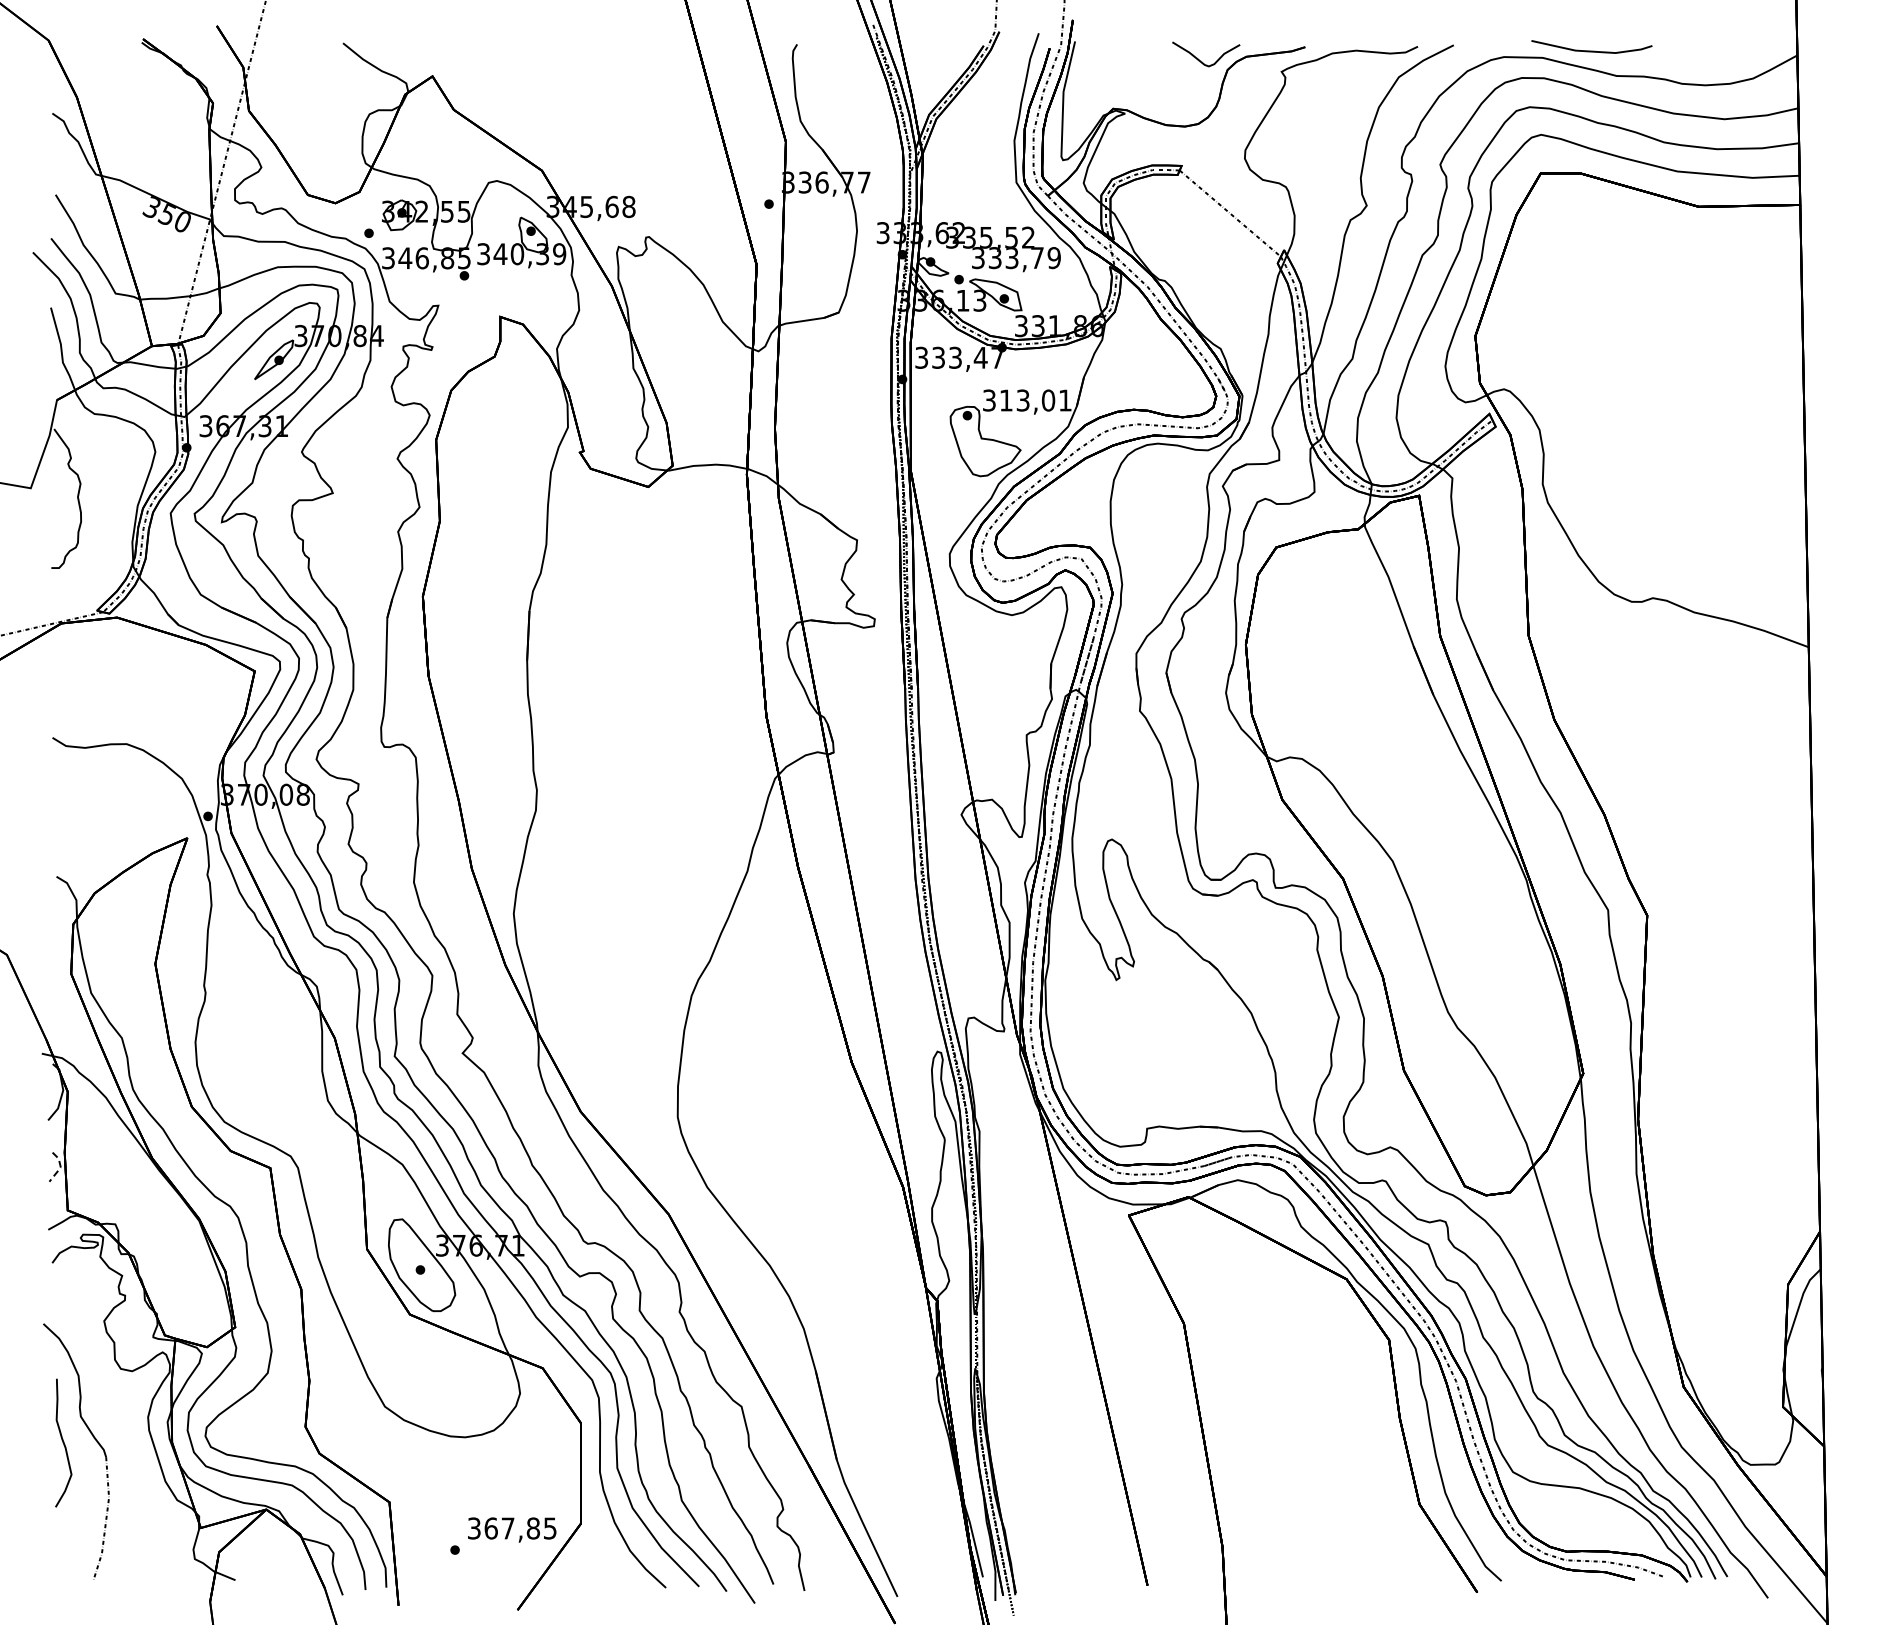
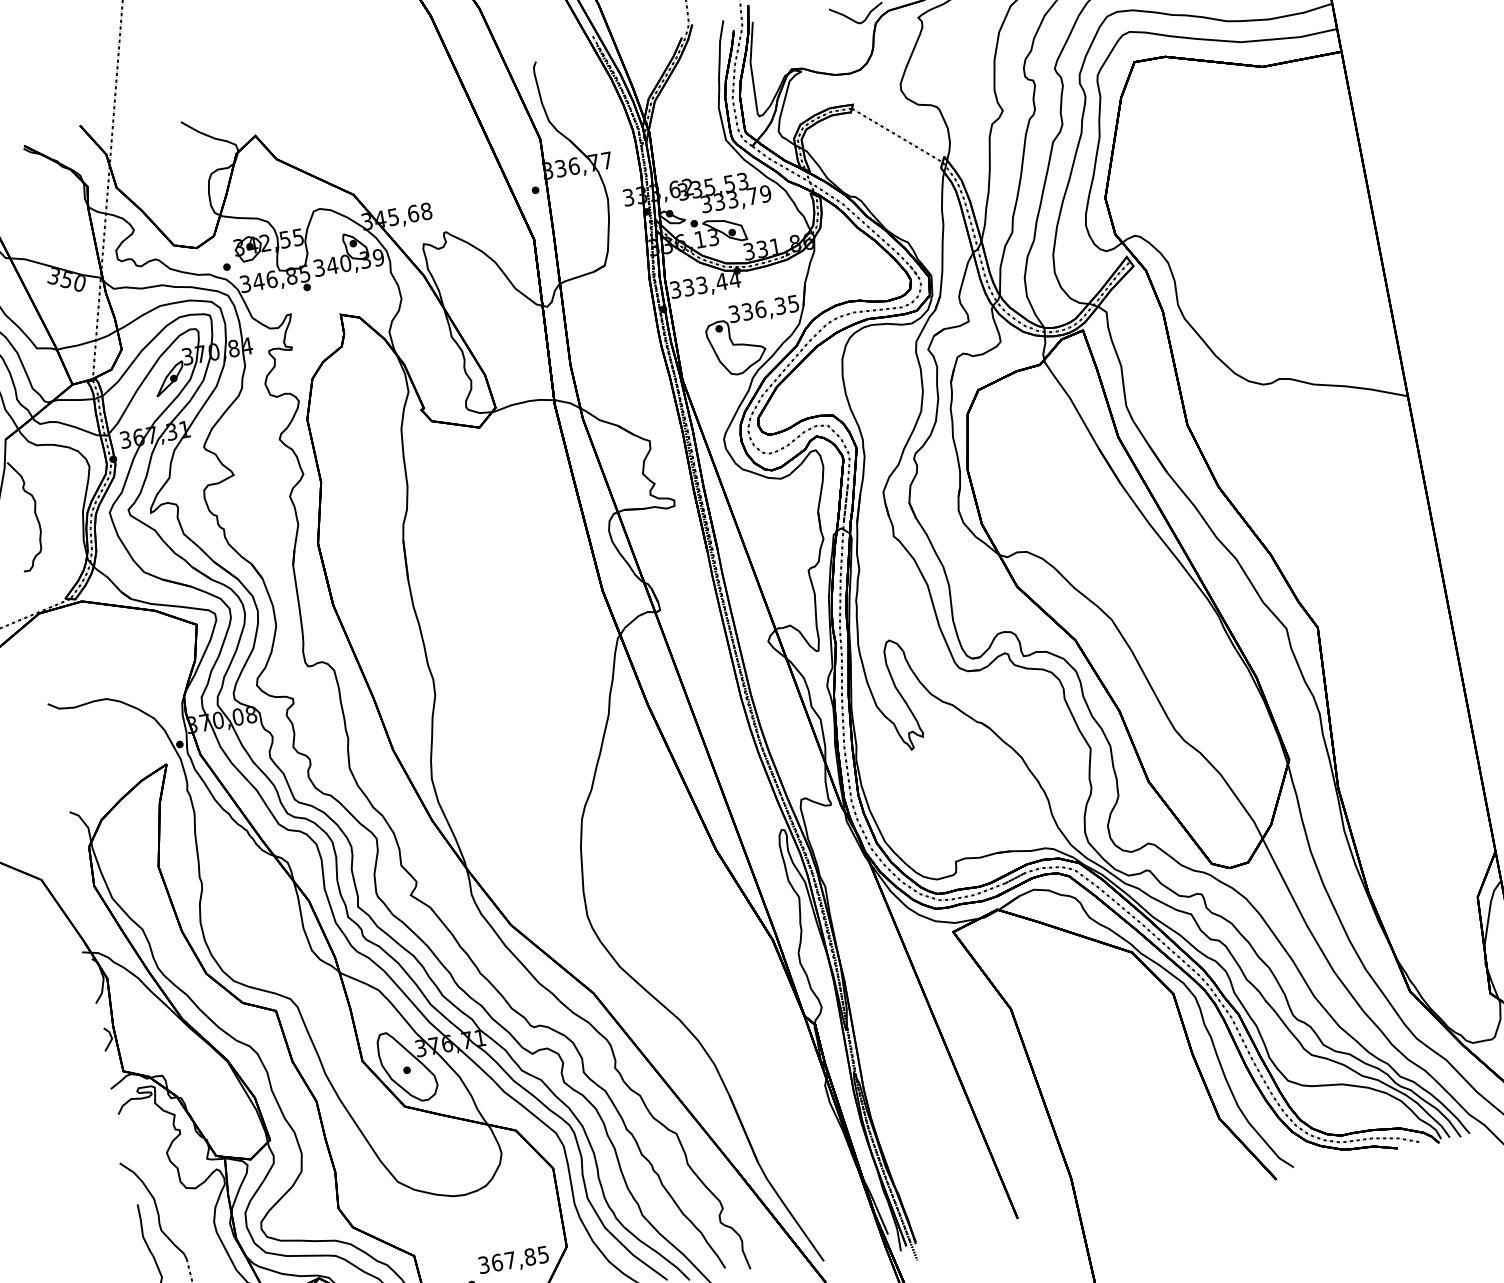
text: (1028, 237) -> (742, 181), 335,52 -> 335,53
text: (997, 357) -> (734, 279), 333,47 -> 333,44
text: (1035, 400) -> (770, 307), 313,01 -> 336,35
line: (60, 1167) -> (111, 1038), dashed -> solid

